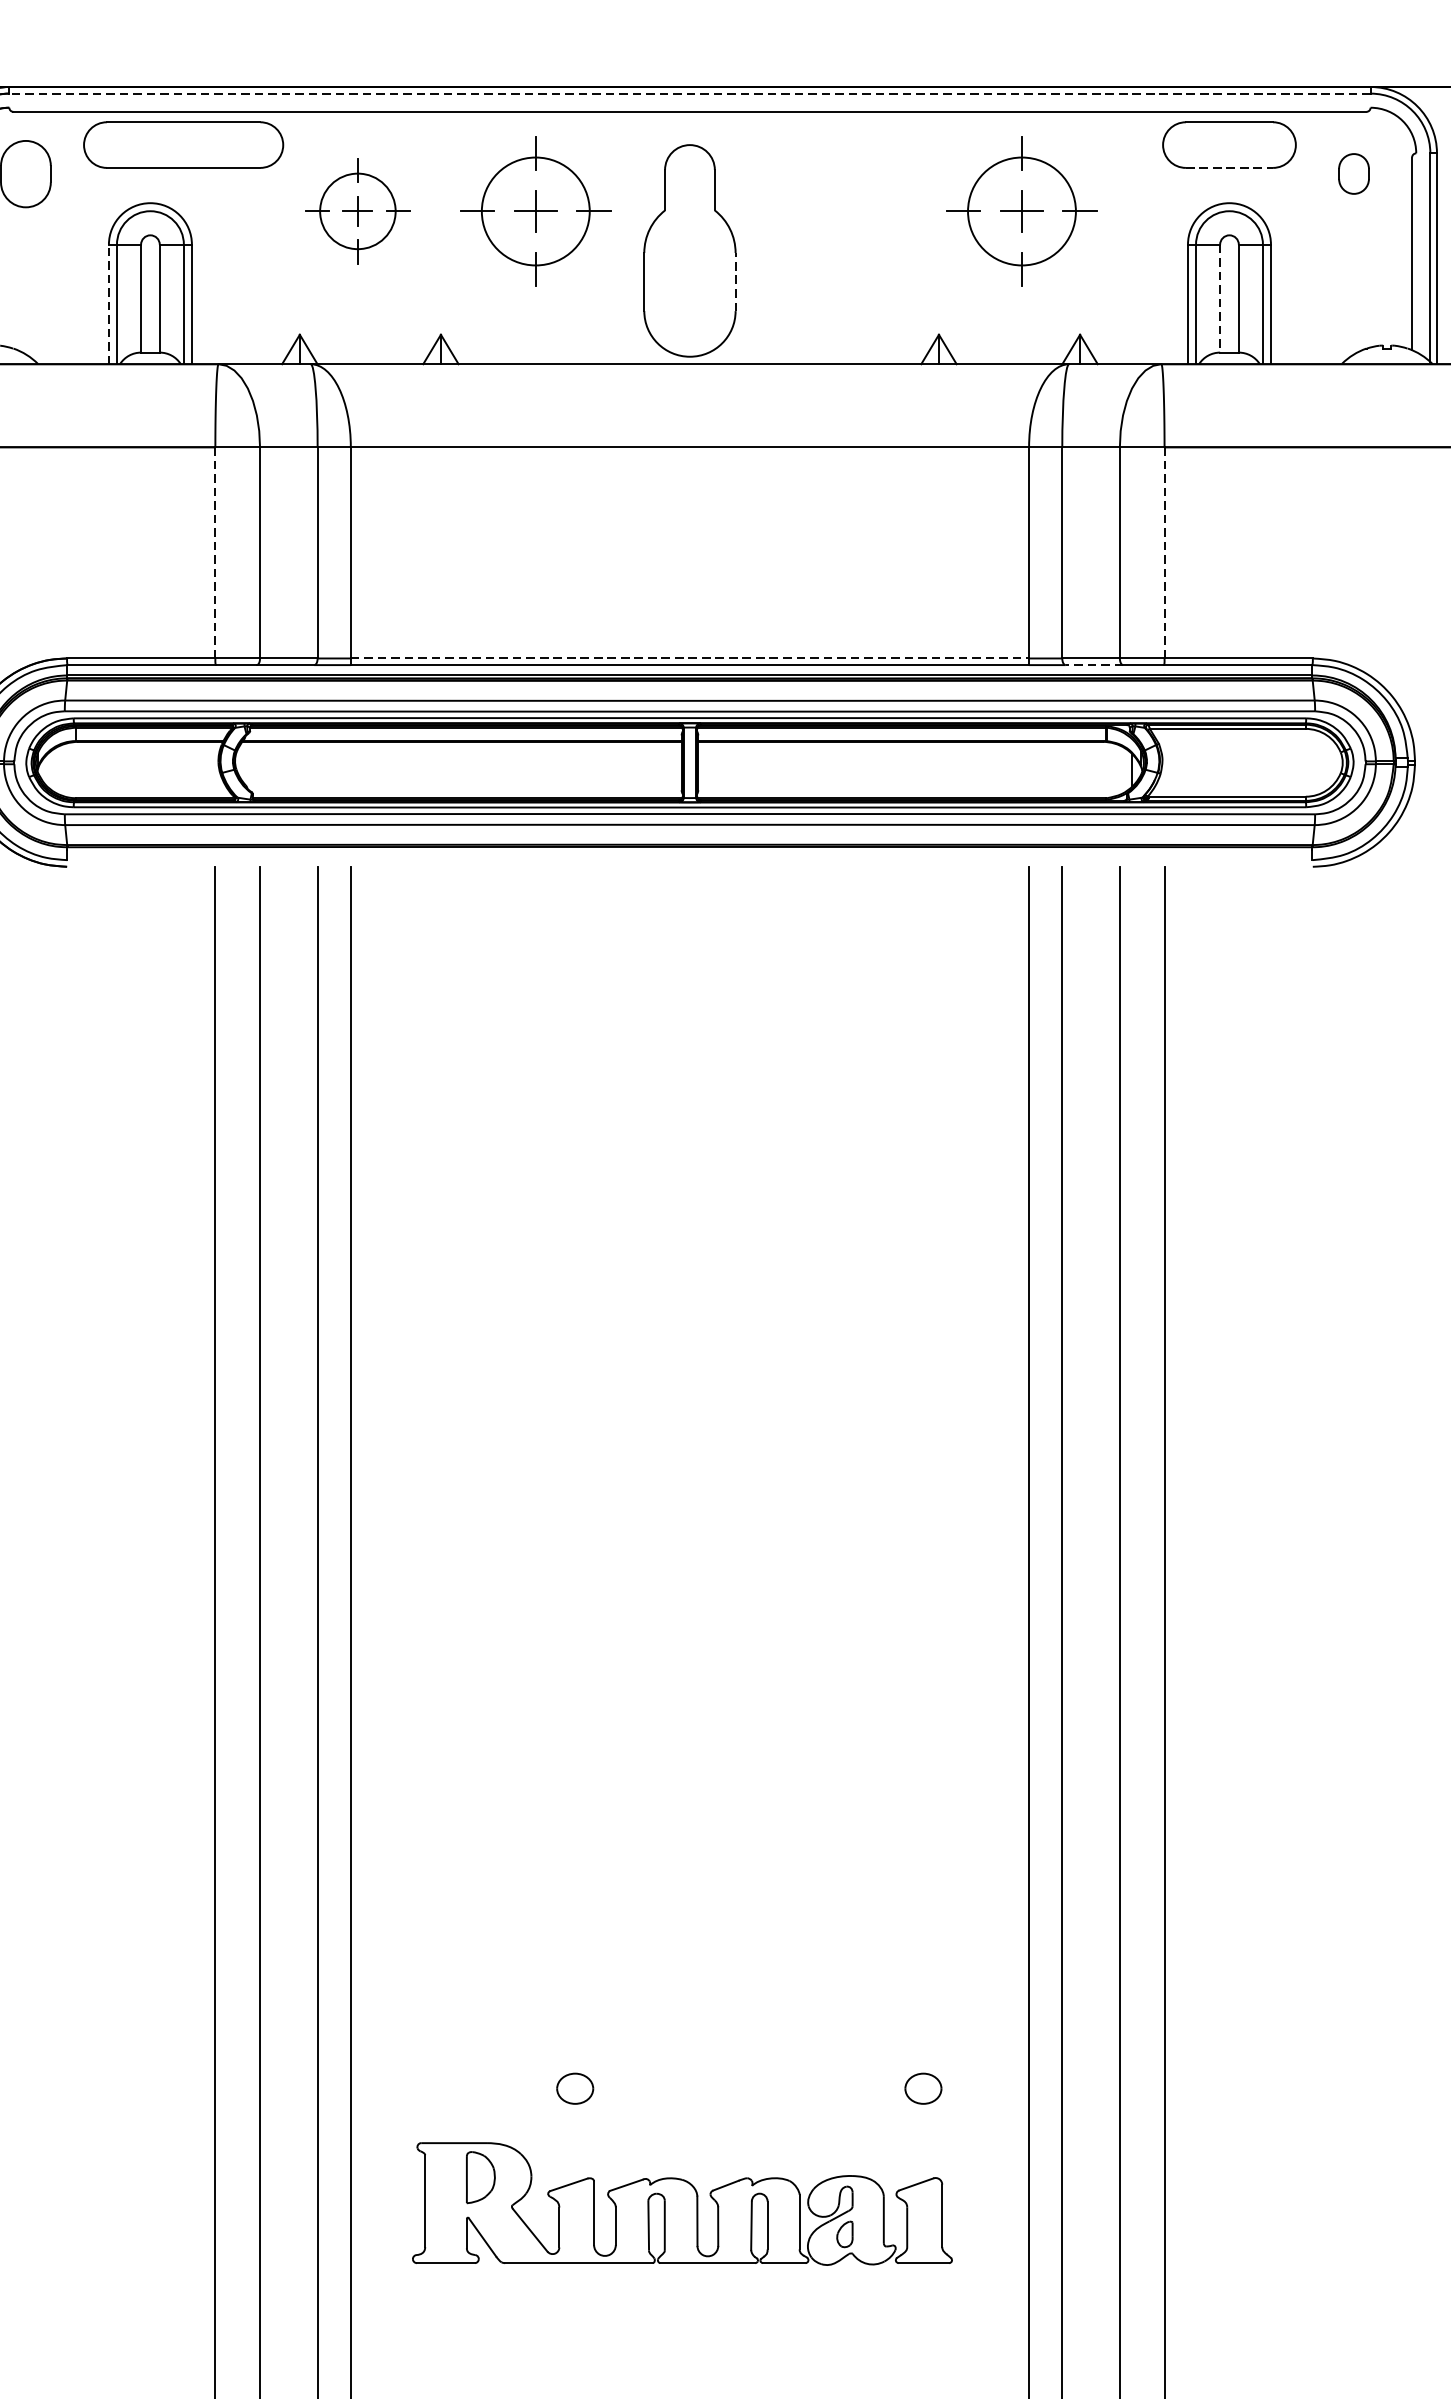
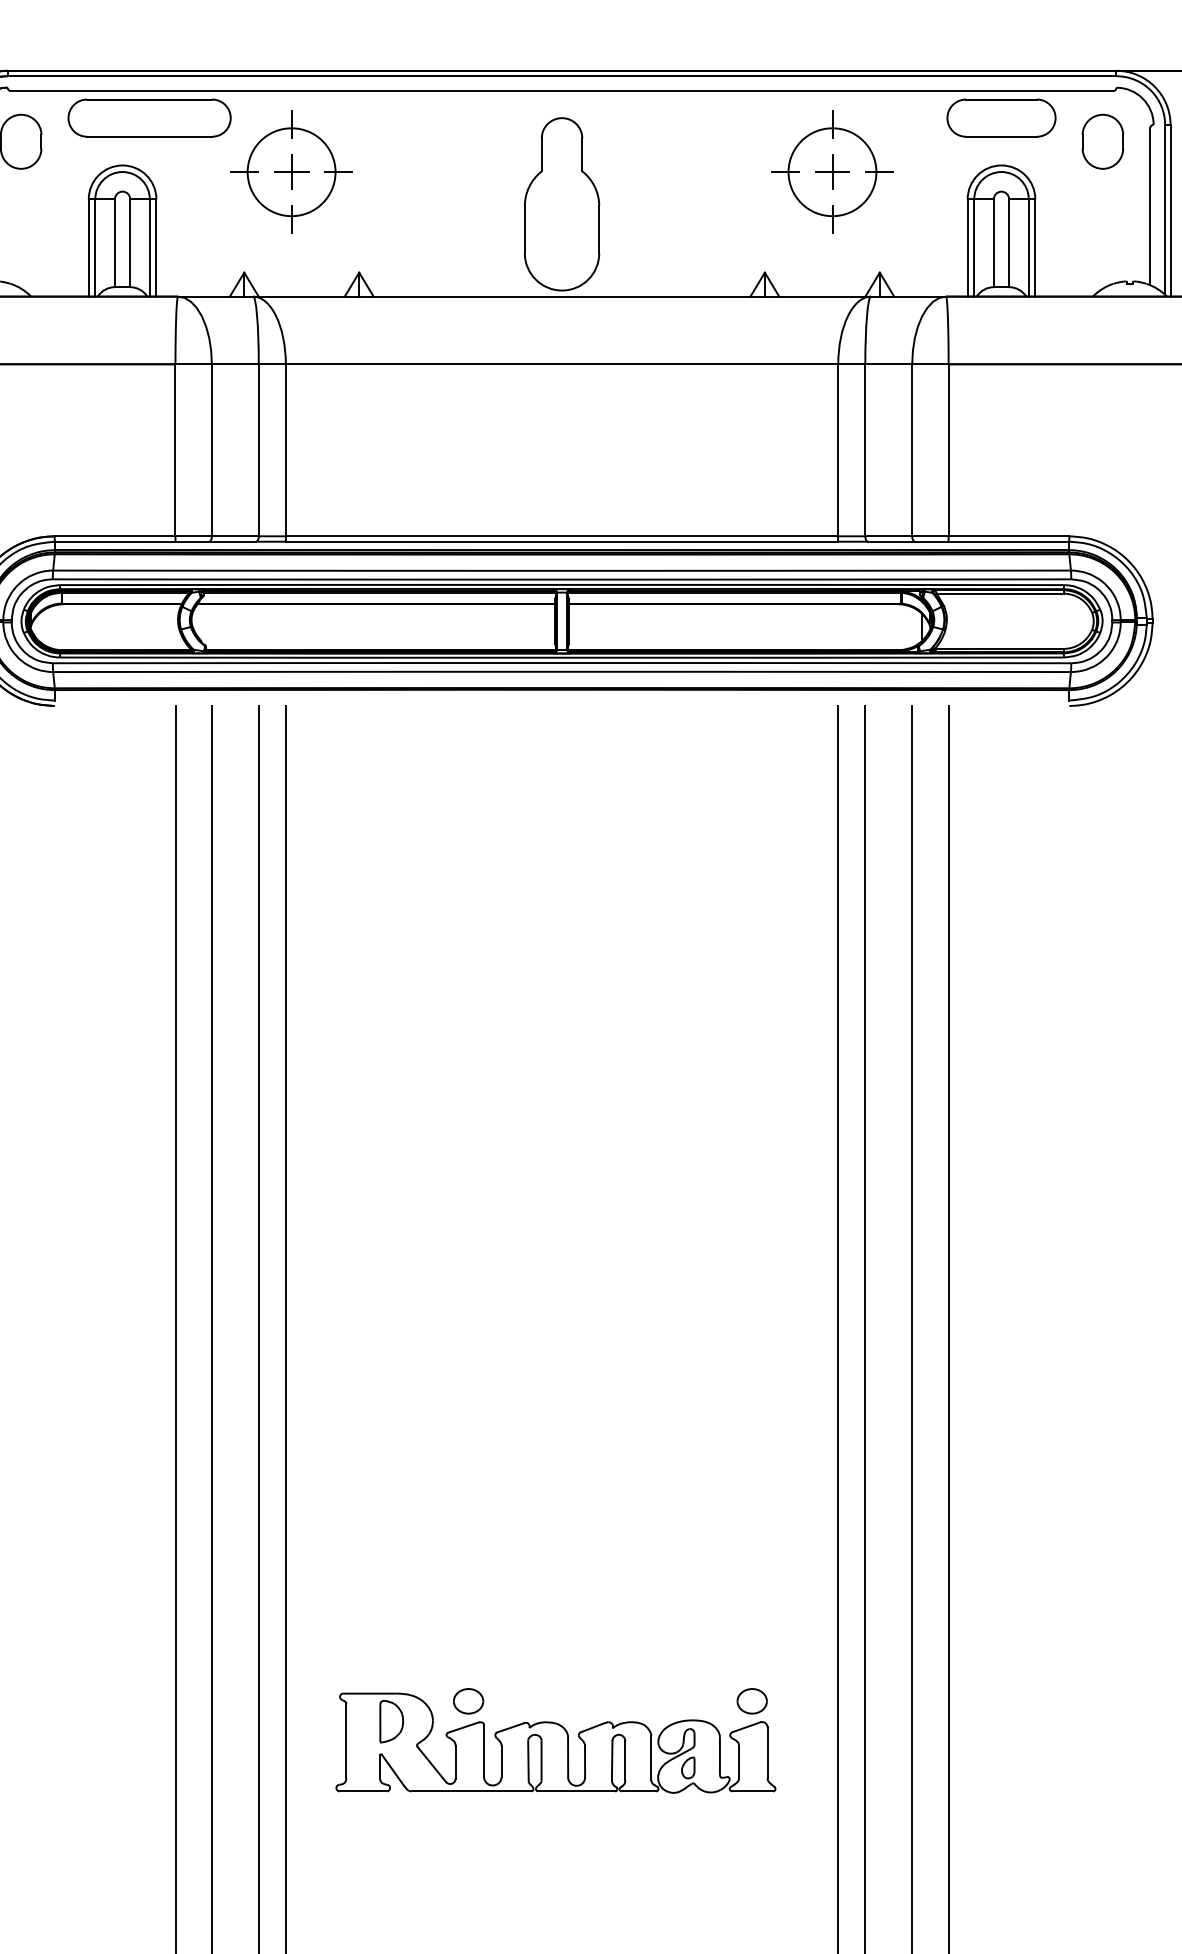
line: (689, 93) -> (561, 76), dashed -> solid
line: (1230, 167) -> (1002, 136), dashed -> solid
part: (1353, 173) -> (1102, 141), size x1.67
part: (357, 210) -> (291, 171), size x1.43
part: (535, 210) -> (436, 171), removed
line: (735, 281) -> (599, 229), dashed -> solid
line: (1219, 298) -> (993, 243), dashed -> solid
line: (108, 303) -> (88, 247), dashed -> solid
line: (215, 551) -> (175, 449), dashed -> solid
line: (1164, 553) -> (948, 450), dashed -> solid
line: (690, 658) -> (562, 536), dashed -> solid
line: (1093, 664) -> (890, 541), dashed -> solid
part: (681, 2203) -> (555, 1742), moved

